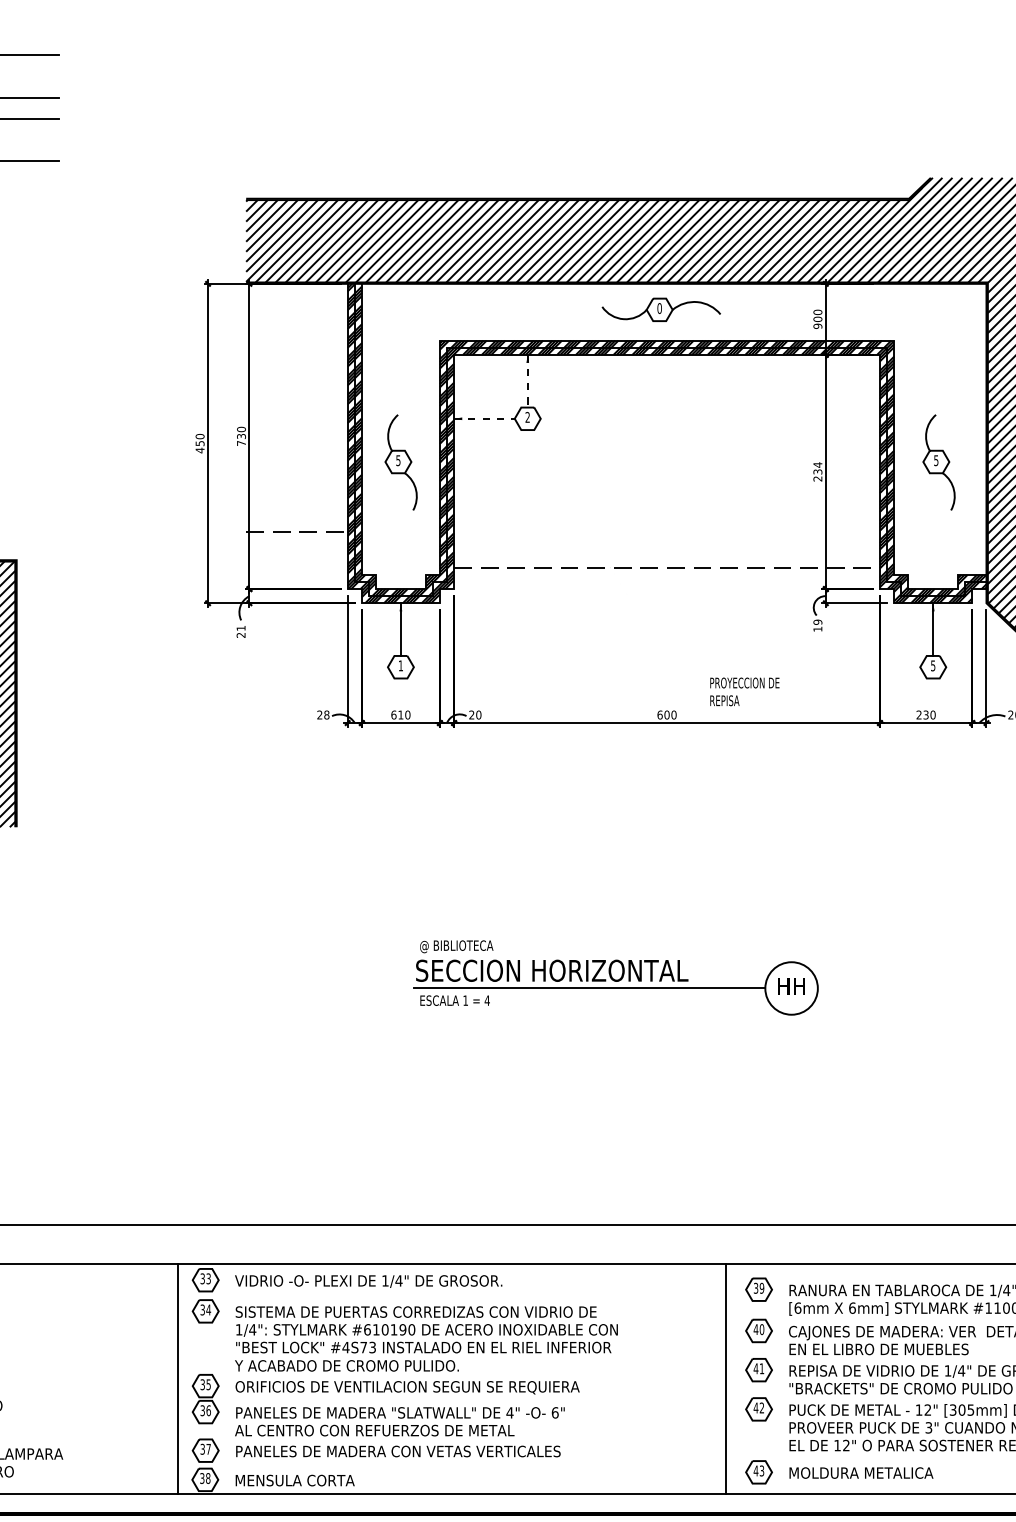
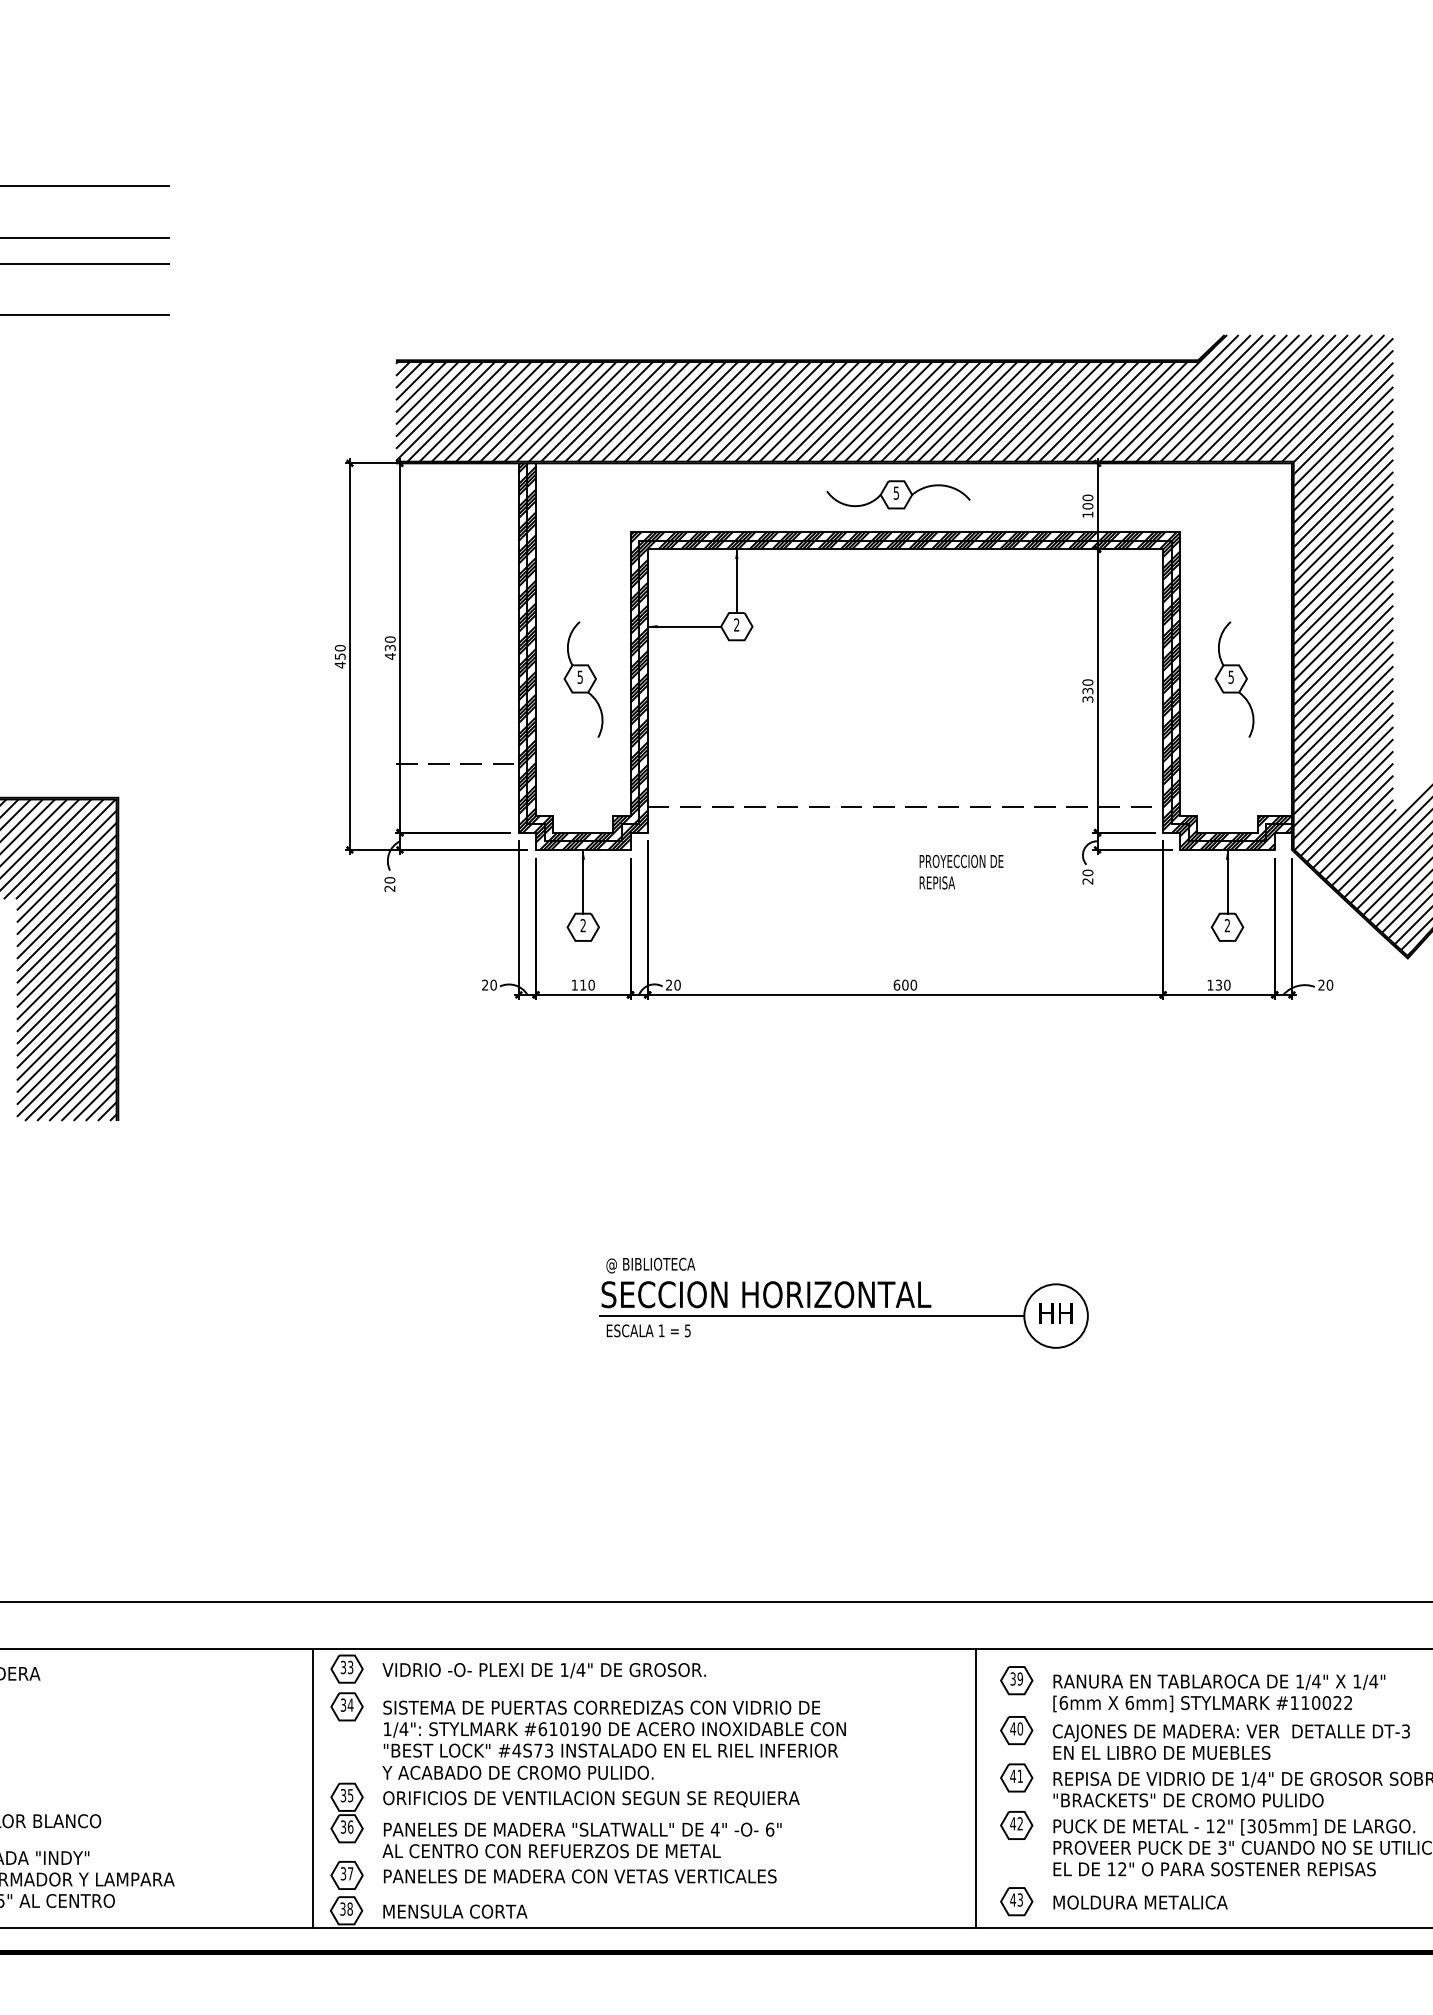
text: (659, 307) -> (896, 492), 0 -> 5
text: (817, 326) -> (1087, 514), 900 -> 100
line: (527, 381) -> (736, 581), dashed -> solid
line: (484, 418) -> (684, 626), dashed -> solid
text: (241, 443) -> (390, 656), 730 -> 430
text: (817, 471) -> (1087, 690), 234 -> 330
text: (817, 625) -> (1087, 876), 19 -> 20
text: (240, 628) -> (389, 880), 21 -> 20
text: (400, 665) -> (582, 925), 1 -> 2
text: (933, 665) -> (1227, 925), 5 -> 2
text: (744, 691) -> (961, 871), moved
text: (393, 714) -> (574, 984), 610 -> 110
text: (919, 714) -> (1210, 984), 230 -> 130
text: (326, 715) -> (493, 985), 28 -> 20
text: (487, 1000) -> (687, 1330), 4 -> 5

